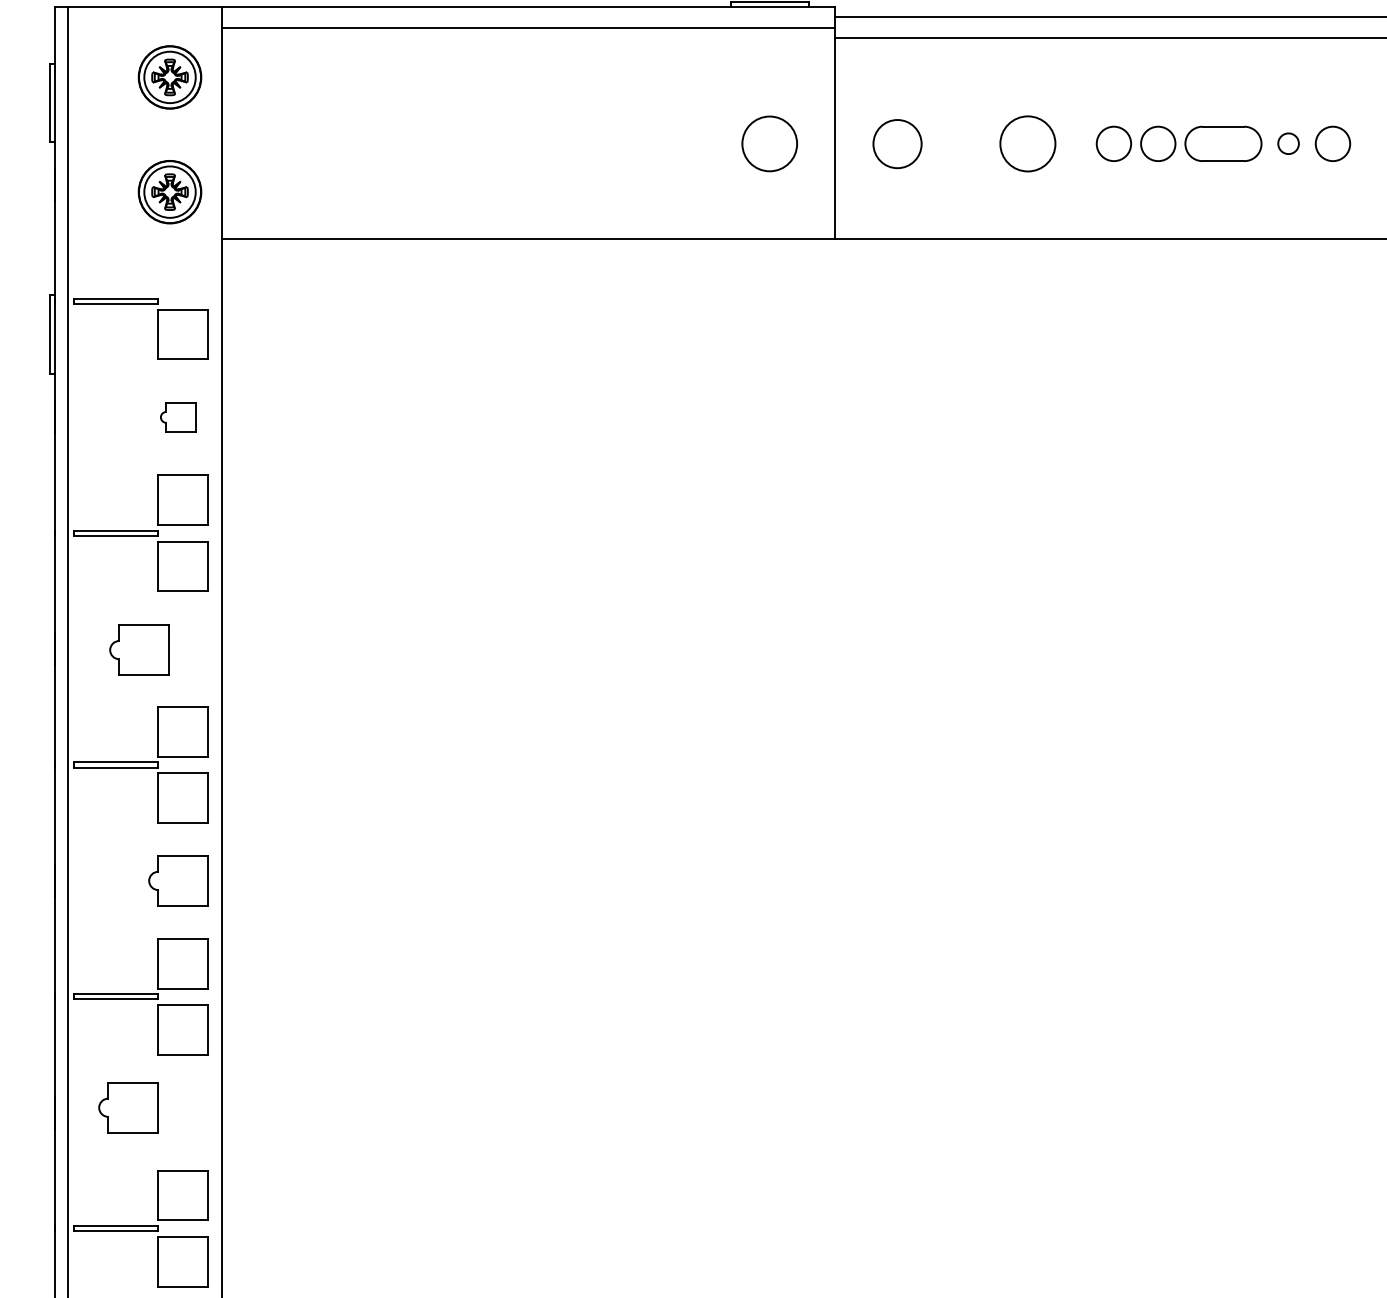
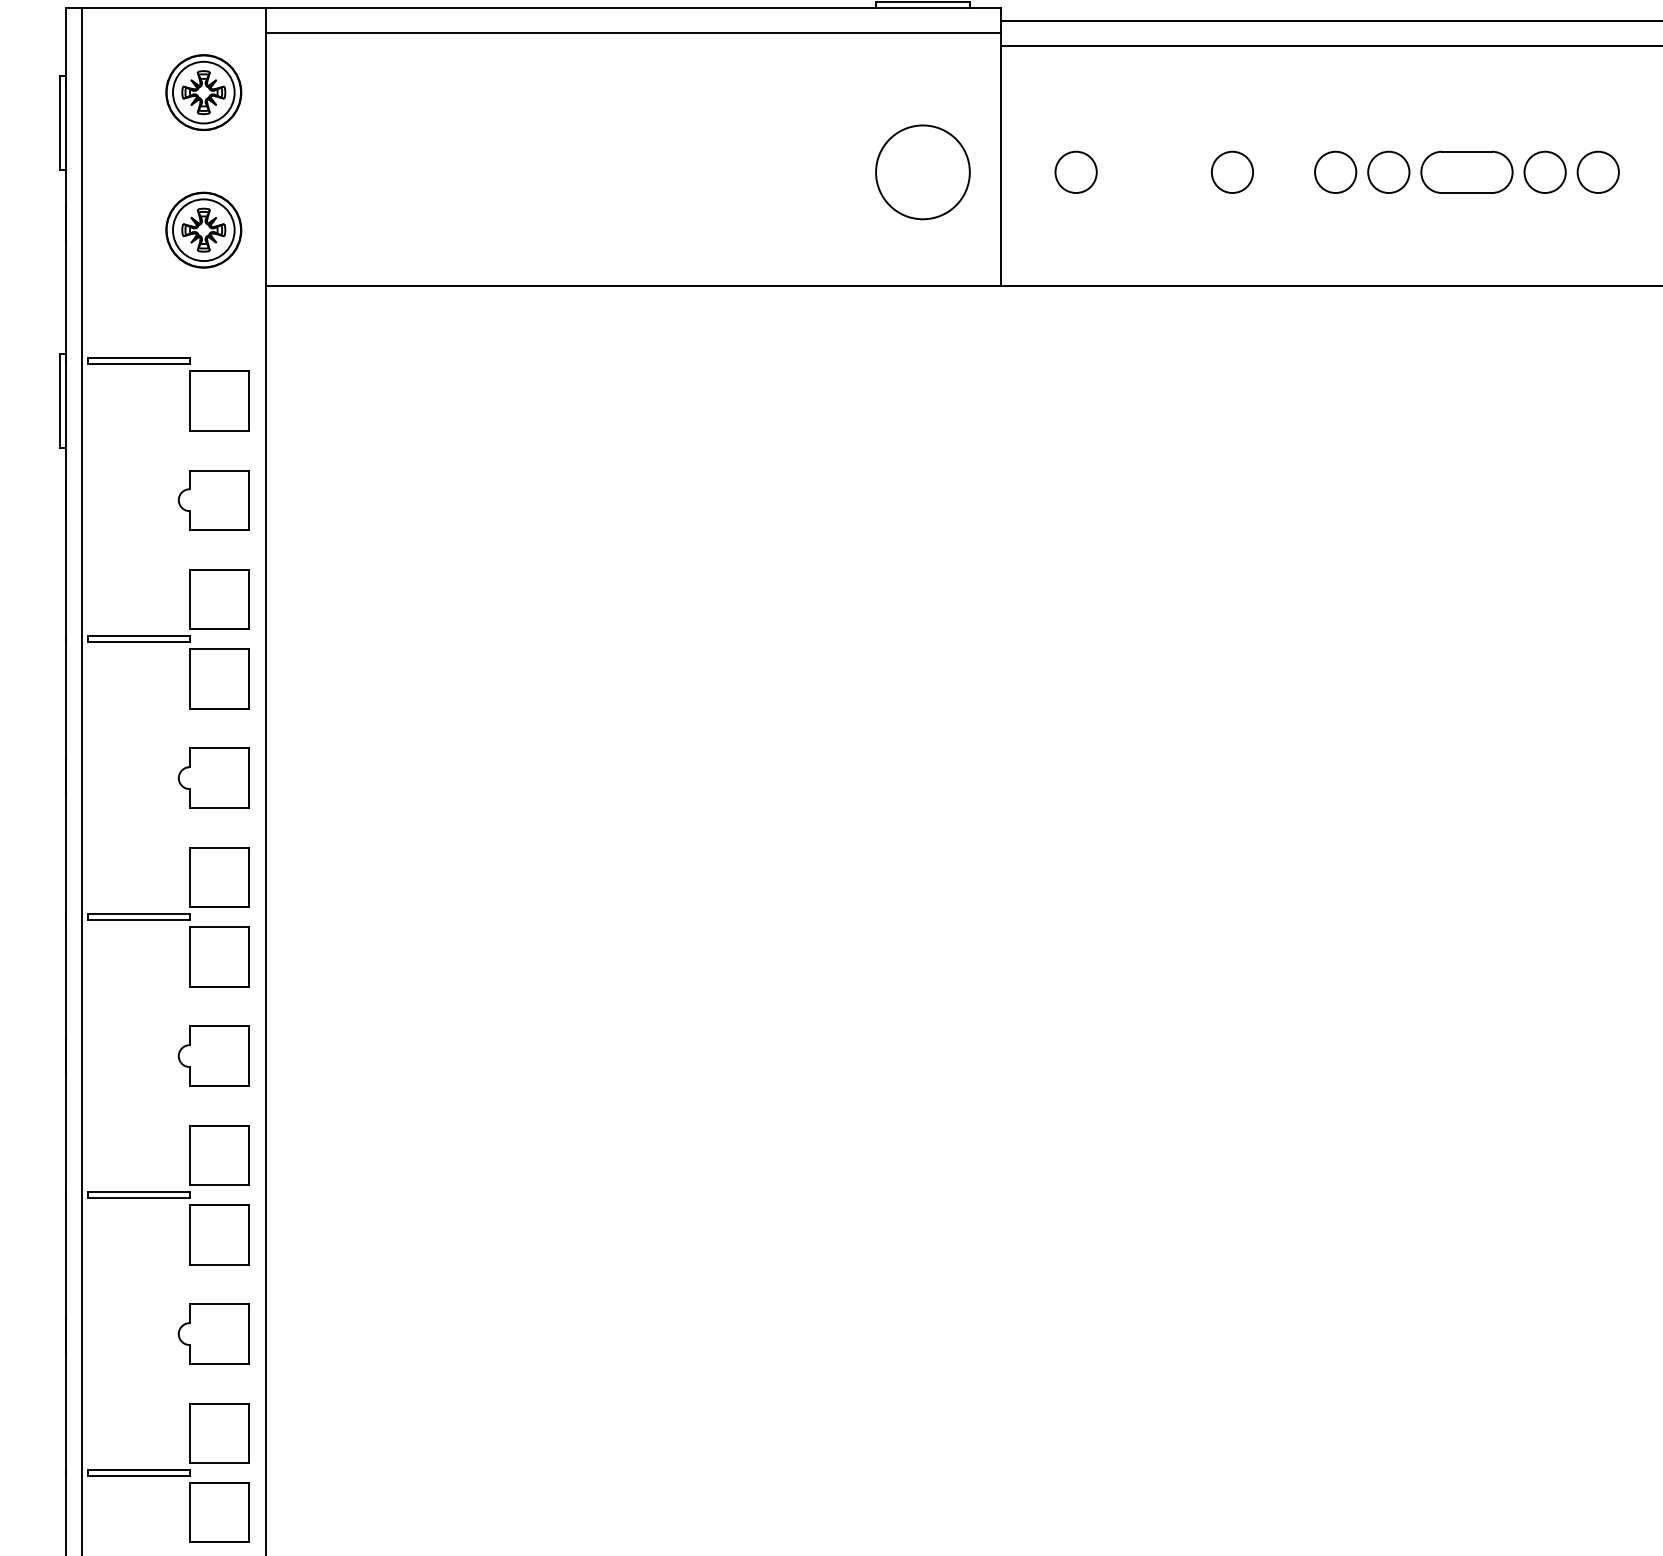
circle: (769, 143) -> (922, 171), size x1.43
circle: (897, 143) -> (1076, 171), size x0.71
circle: (1027, 143) -> (1231, 171), size x0.62
circle: (1288, 143) -> (1544, 171), size x1.67
part: (178, 417) -> (213, 500), size x1.67
part: (139, 649) -> (213, 777), moved
part: (128, 1107) -> (213, 1333), moved

